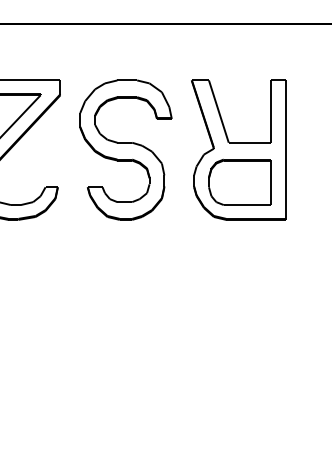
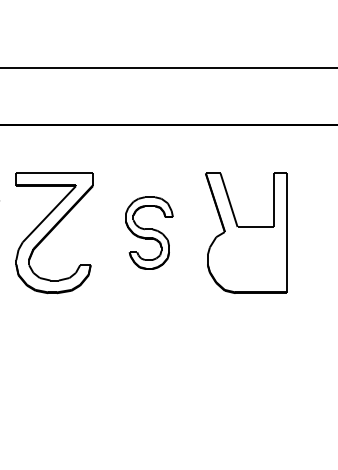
part: (126, 149) -> (149, 232), size x0.6
part: (239, 181) -> (246, 260), removed

